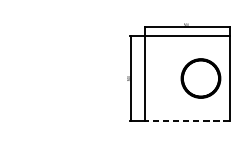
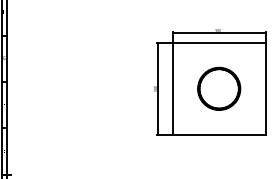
part: (201, 78) -> (219, 88), moved
line: (186, 121) -> (218, 135), dashed -> solid

